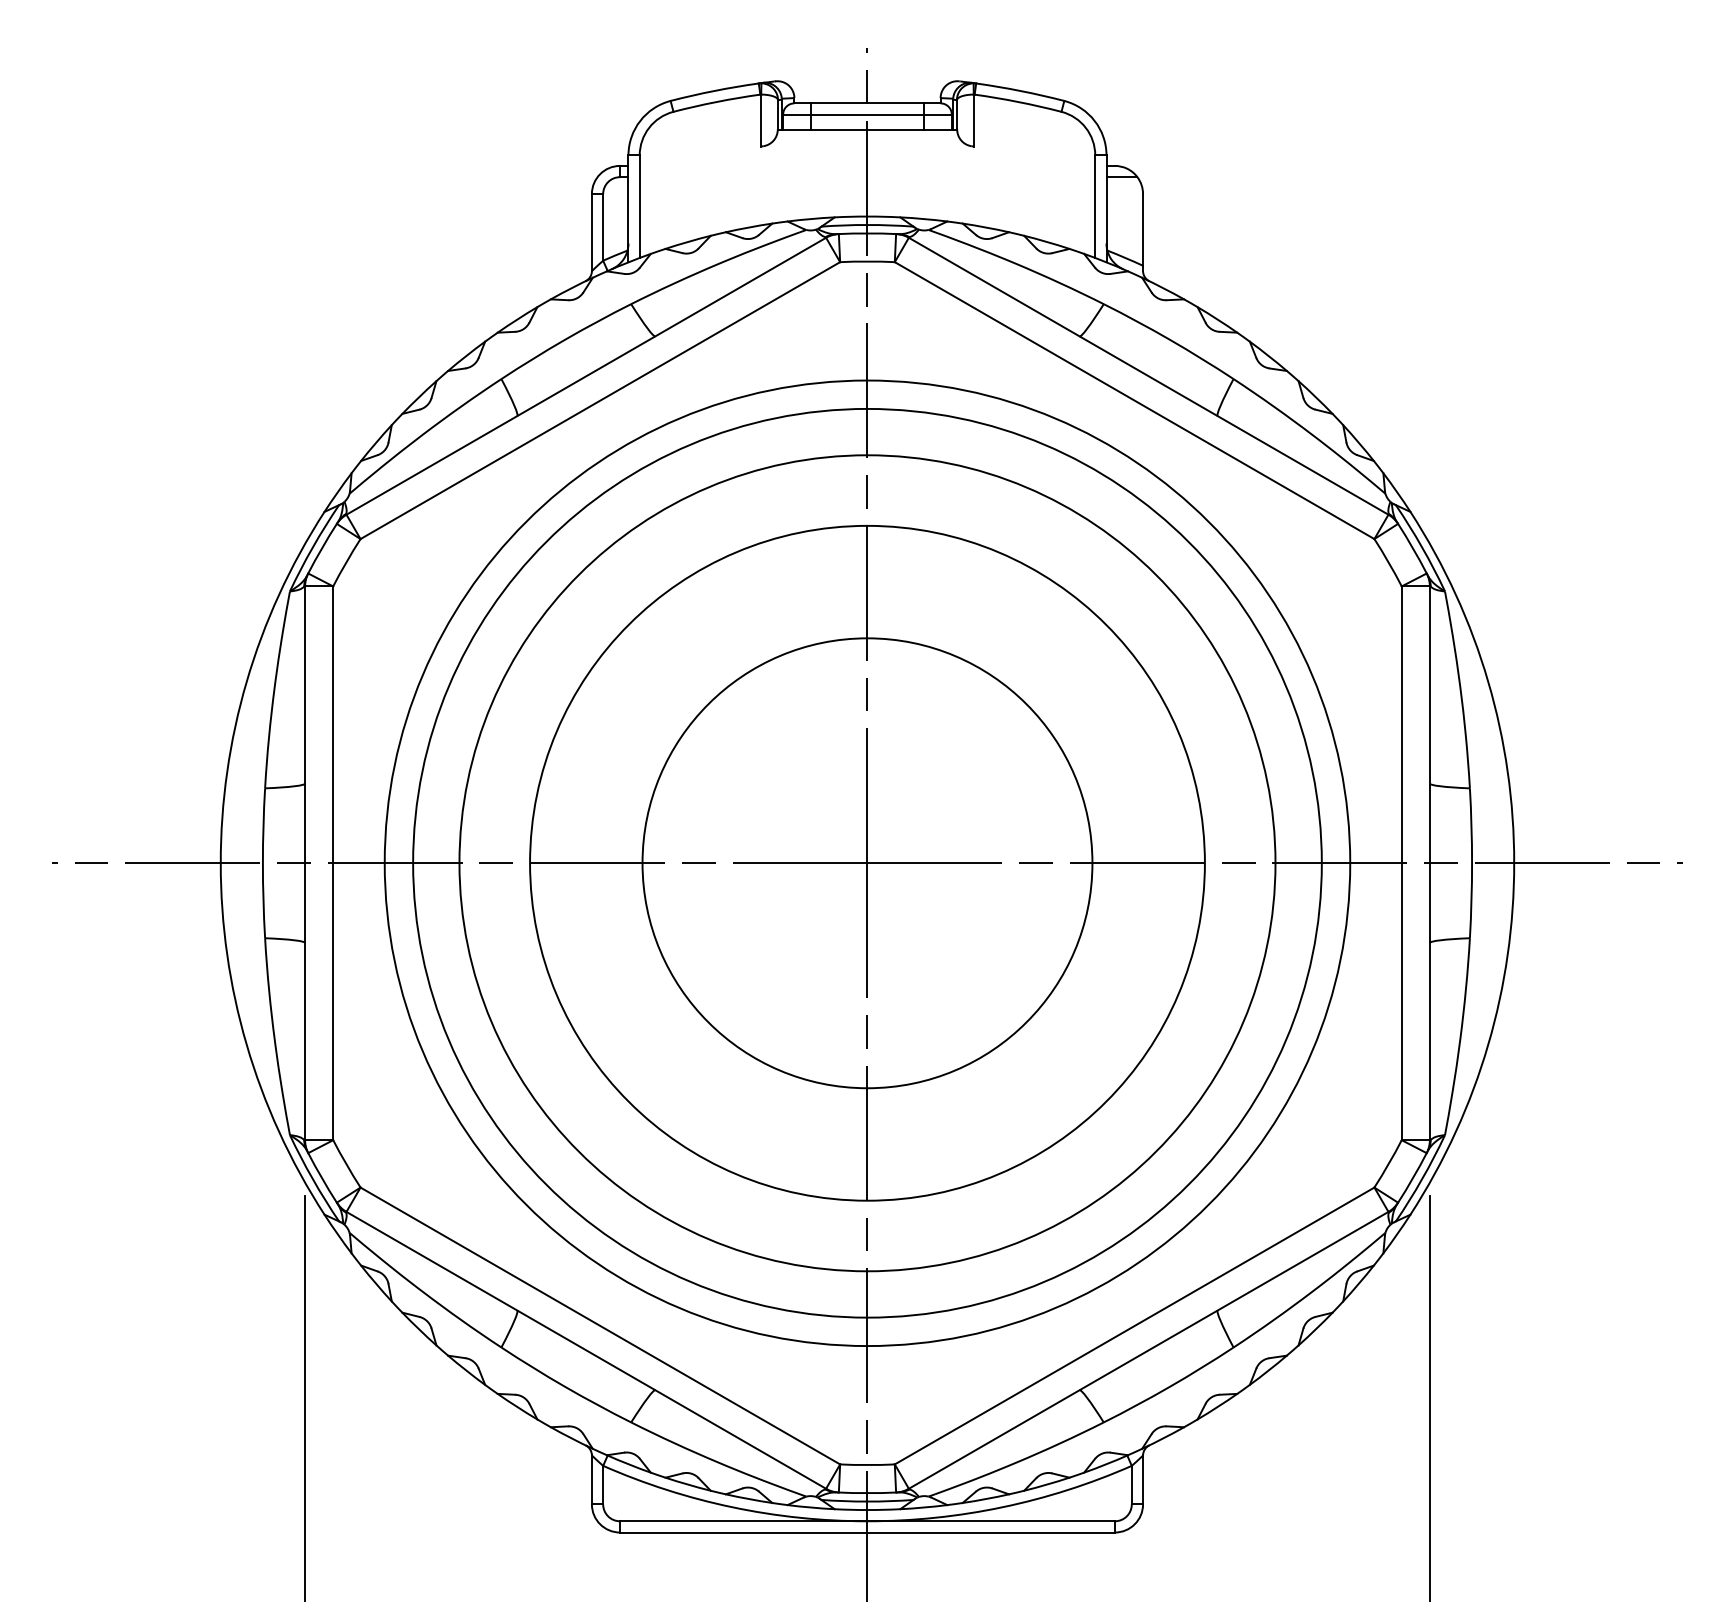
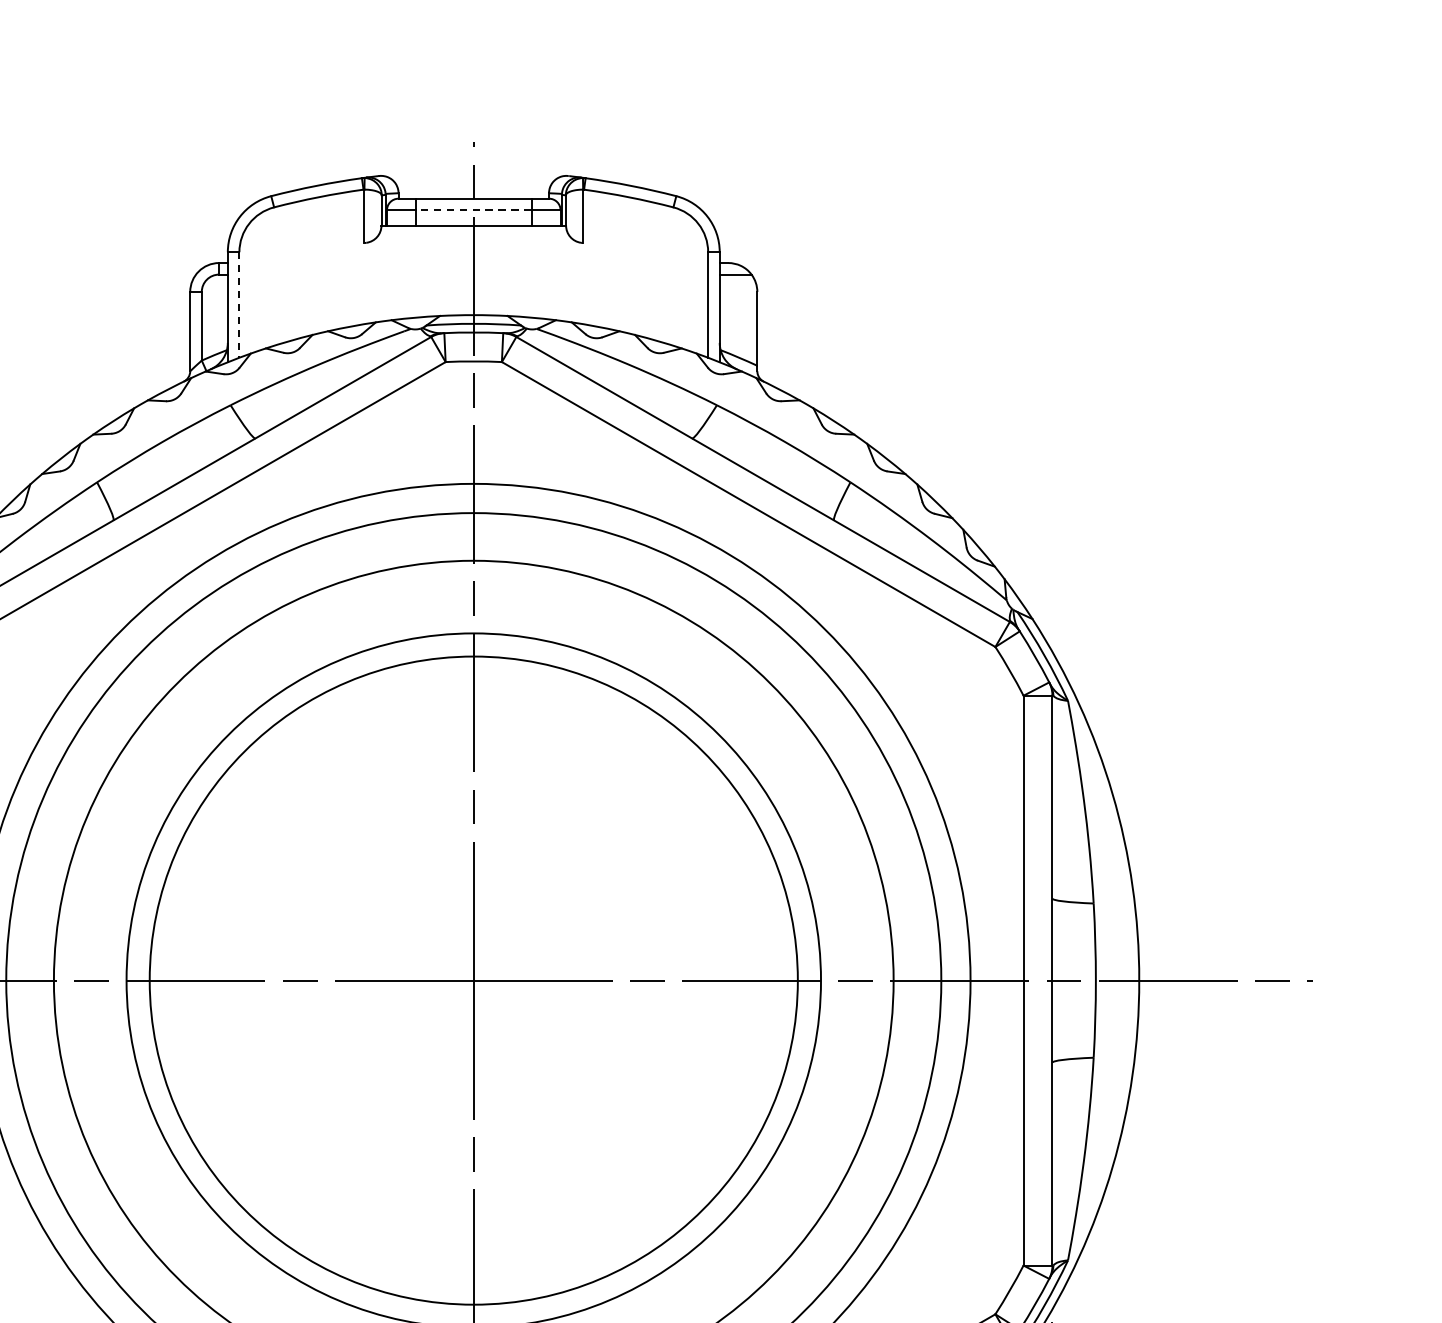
line: (866, 114) -> (472, 210), solid -> dashed
line: (639, 207) -> (239, 305), solid -> dashed
circle: (867, 863) -> (473, 980), size x1.4

